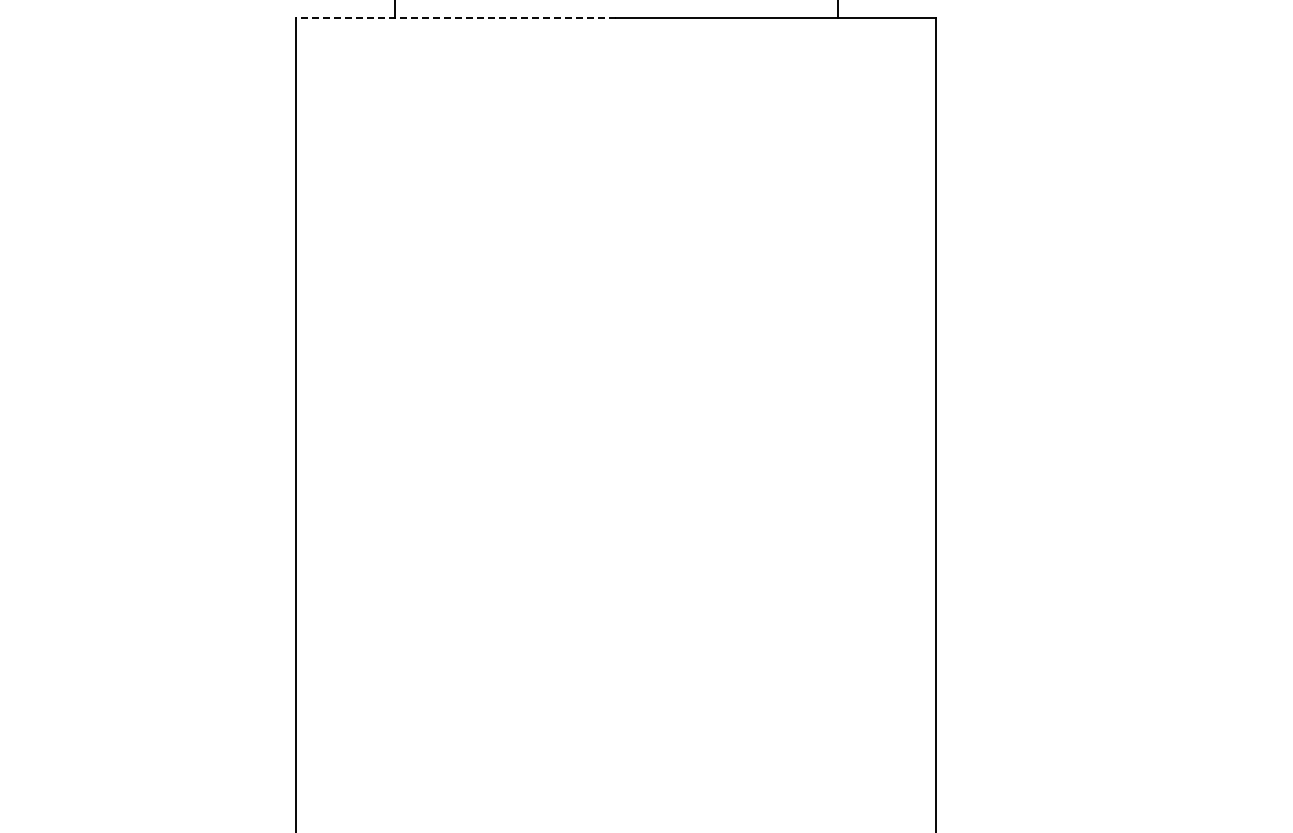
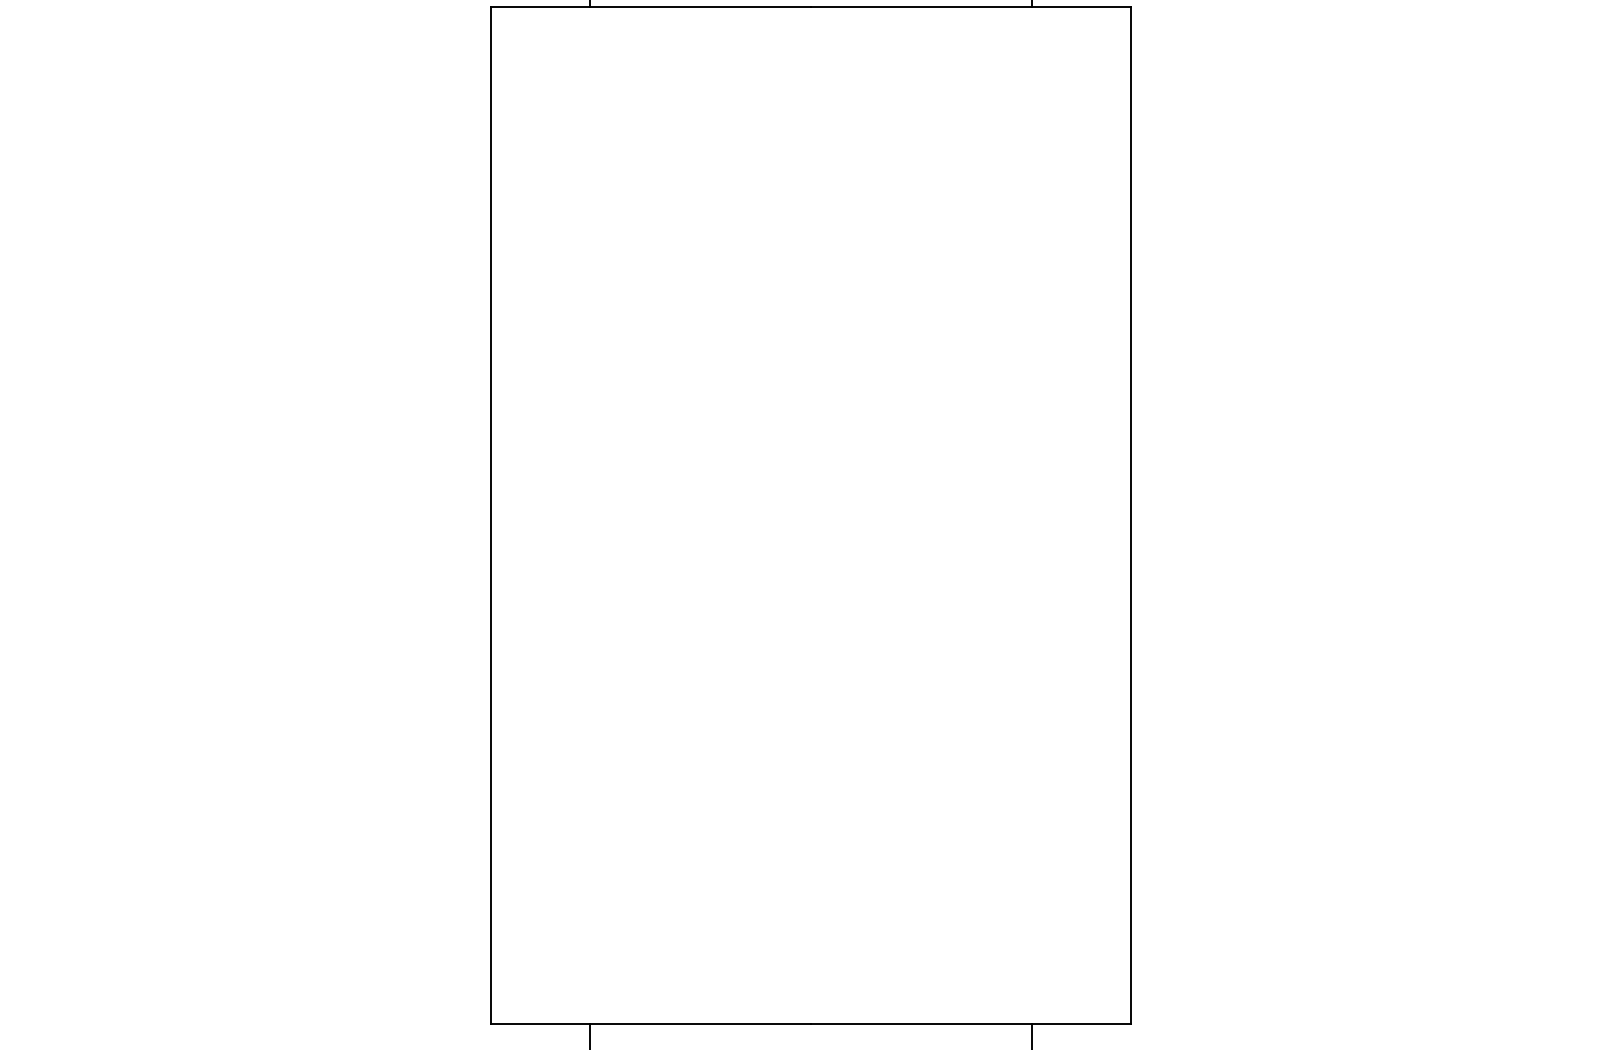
line: (455, 18) -> (650, 7), dashed -> solid

